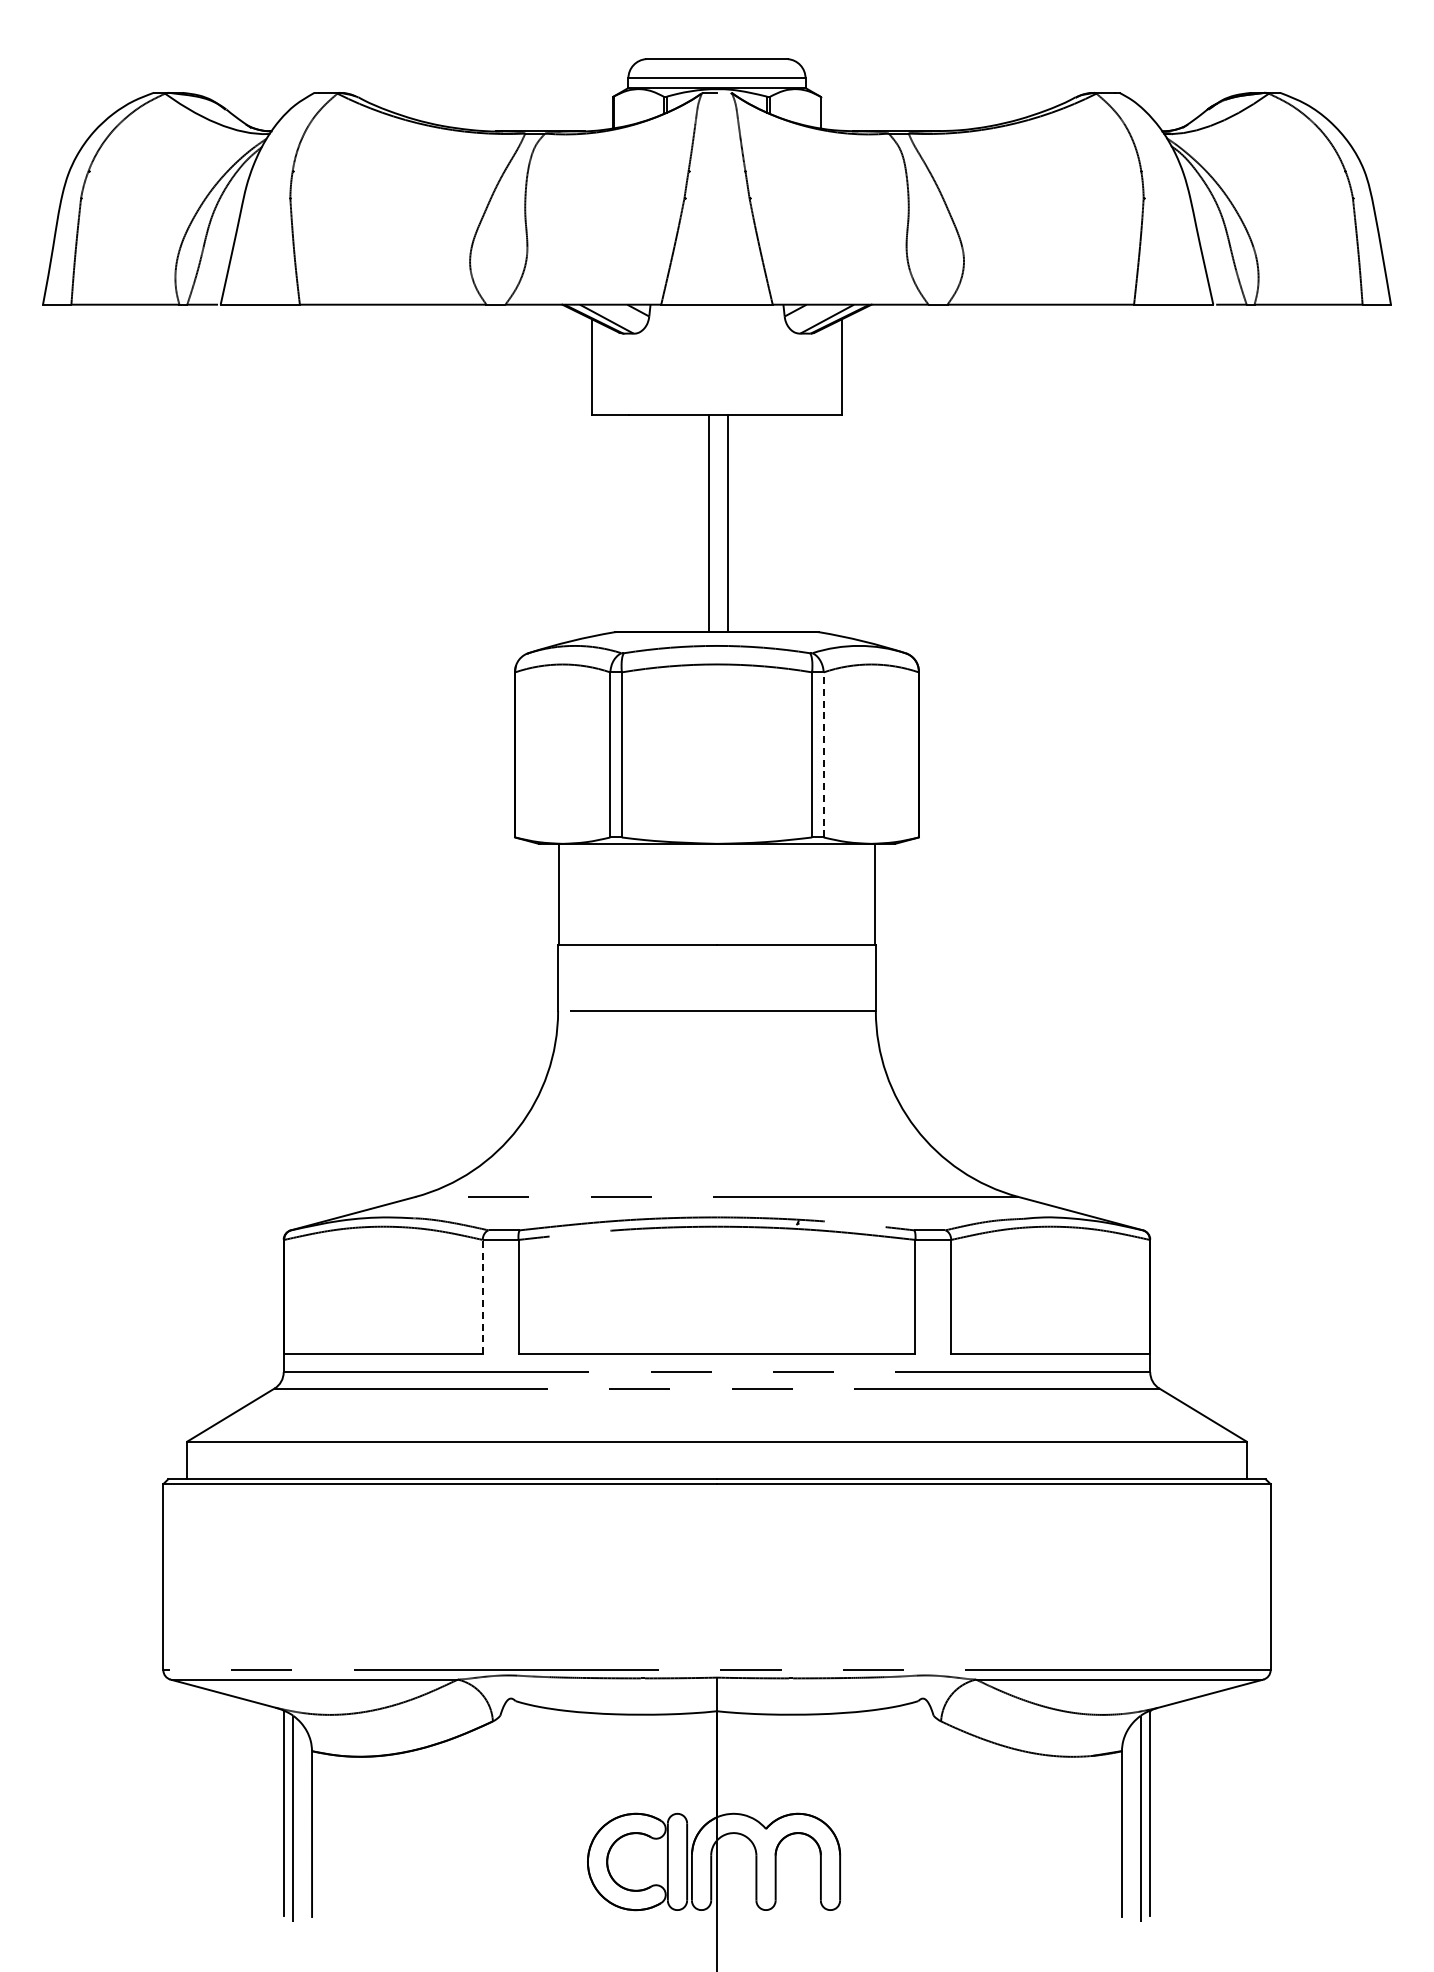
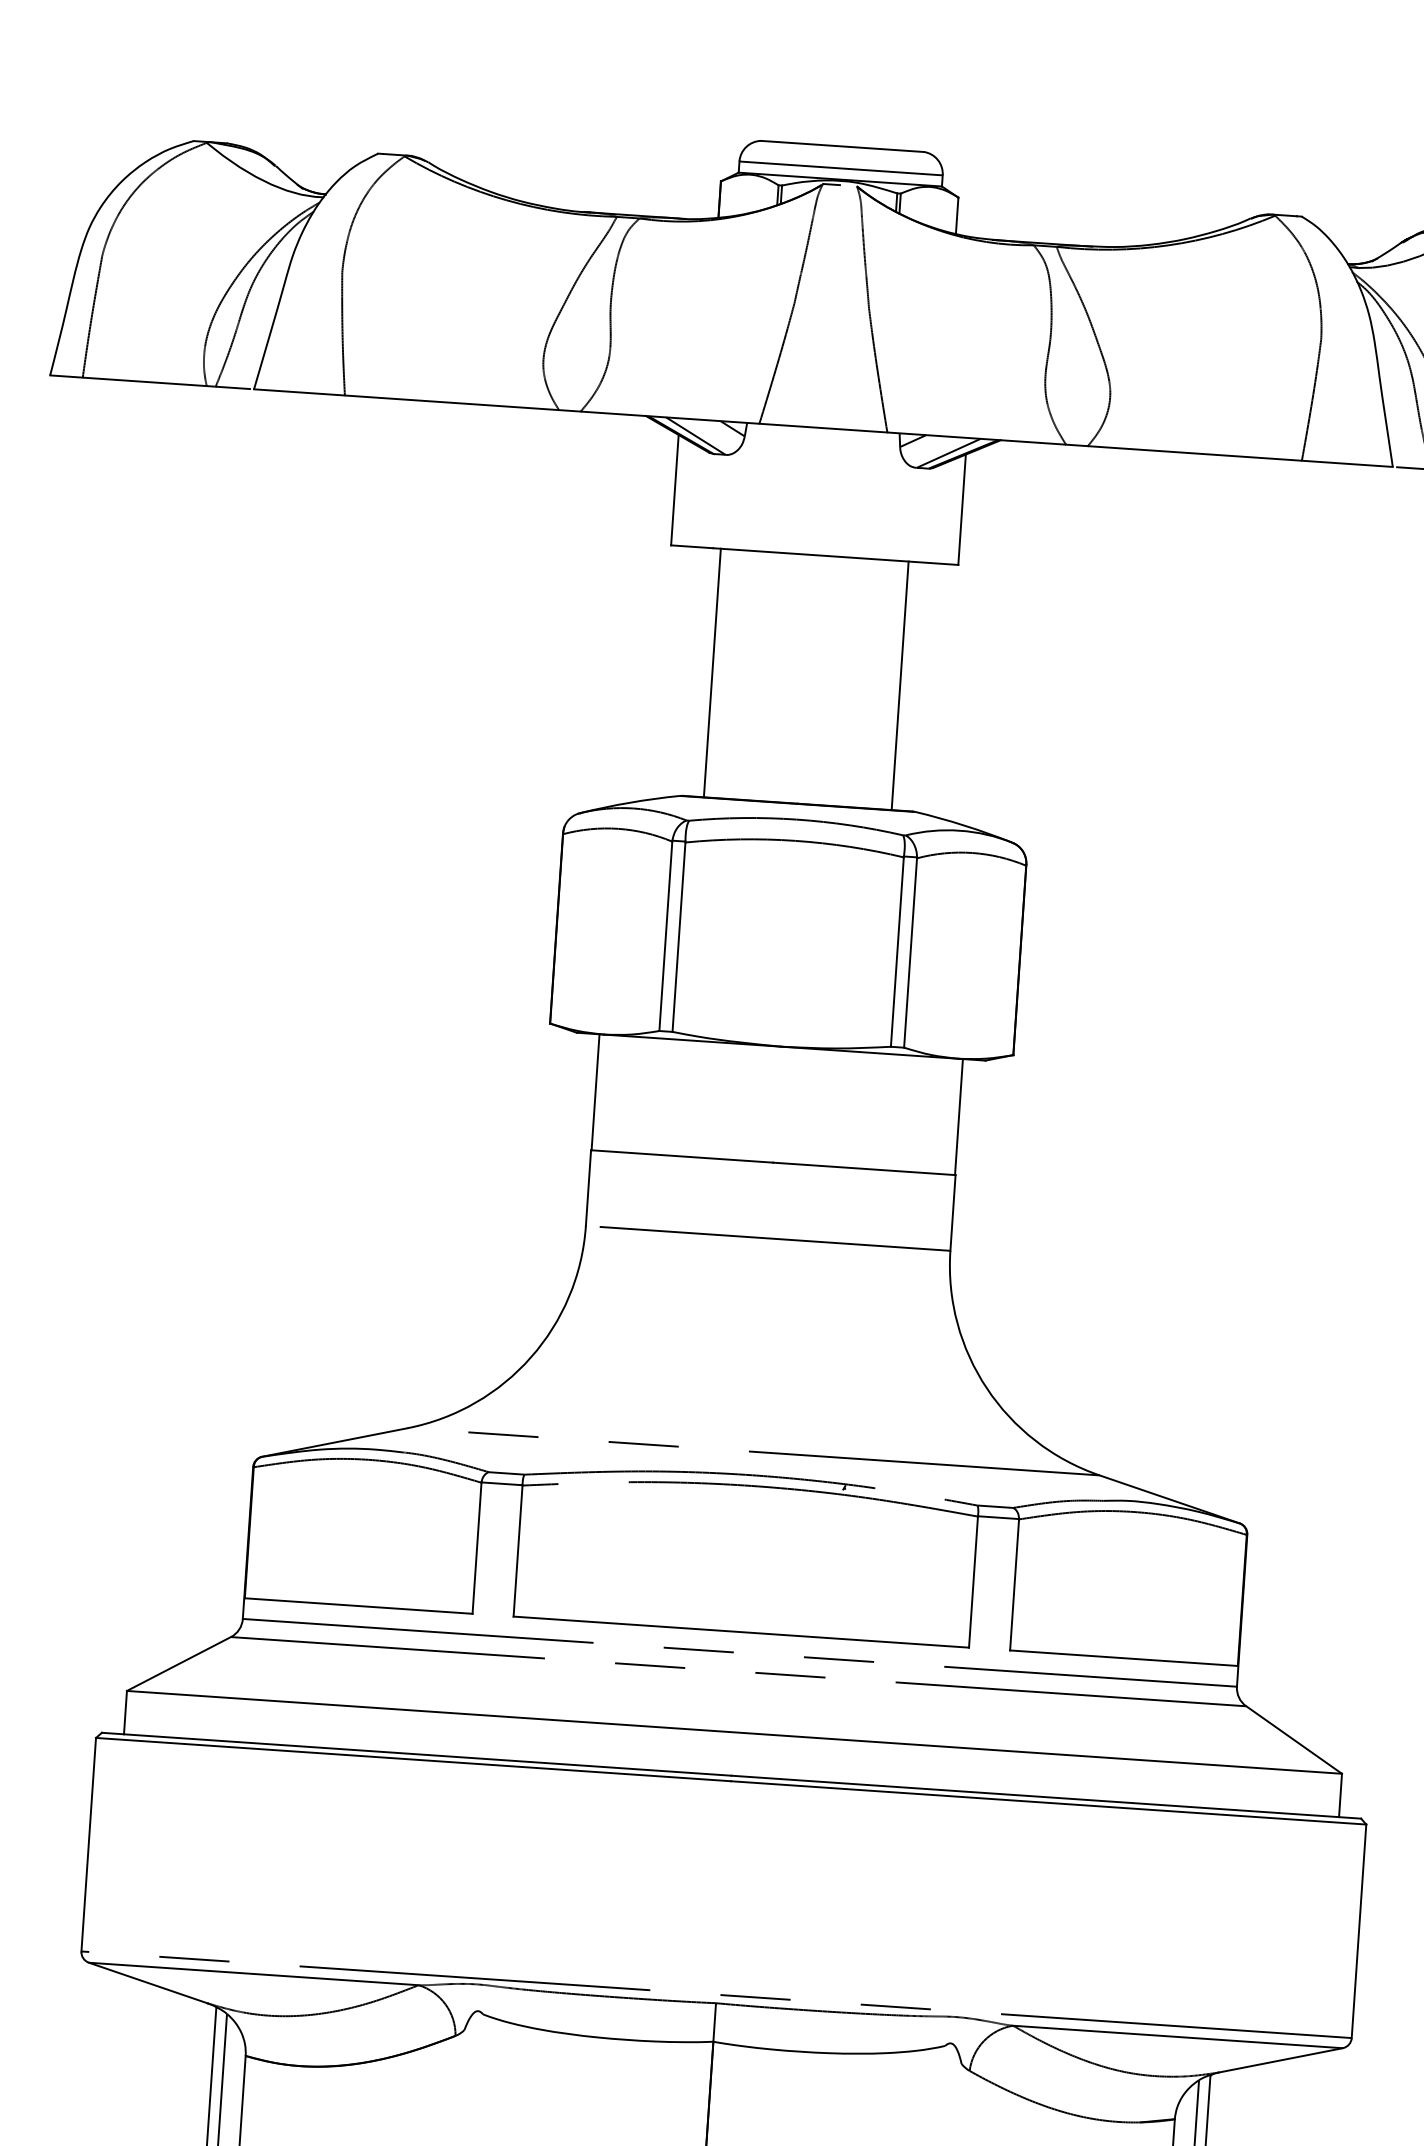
line: (709, 523) -> (712, 672), moved
line: (727, 523) -> (899, 685), moved
line: (823, 754) -> (910, 952), dashed -> solid
line: (482, 1296) -> (476, 1547), dashed -> solid

